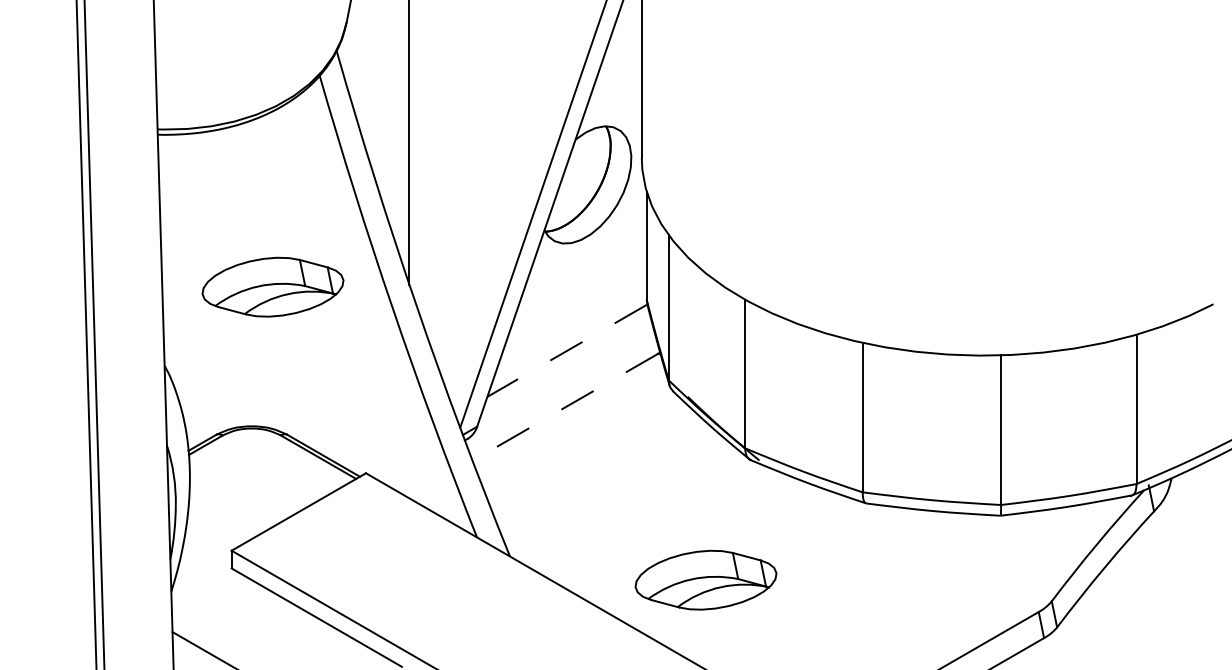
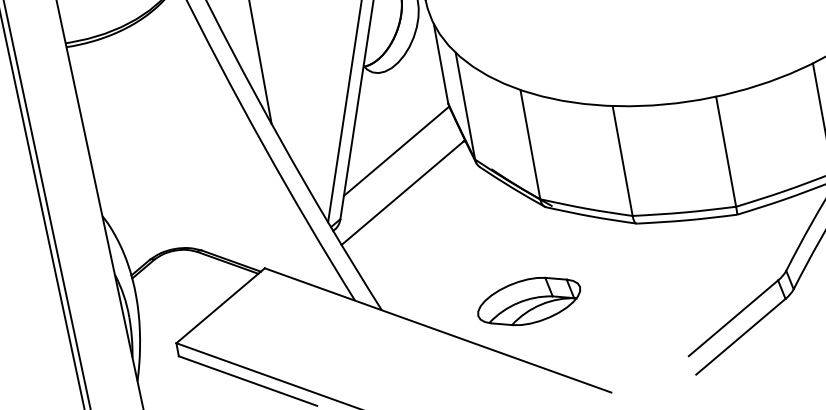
part: (272, 286) -> (171, 143), removed
line: (566, 351) -> (396, 151), dashed -> solid
line: (564, 407) -> (402, 193), dashed -> solid

